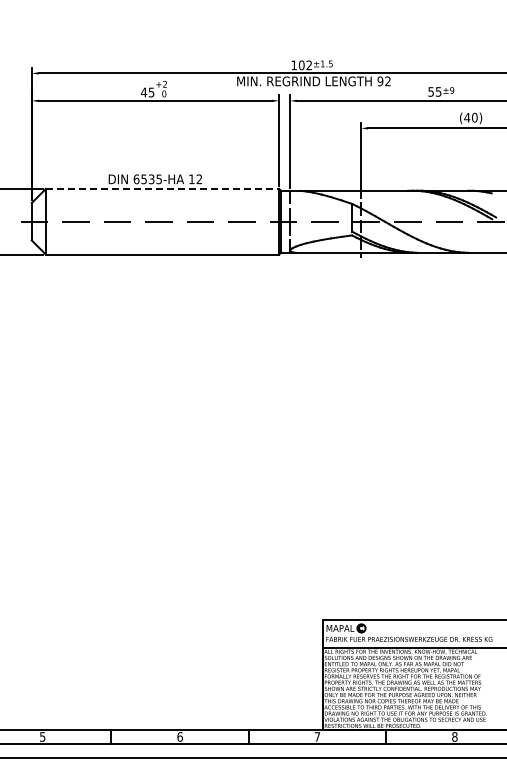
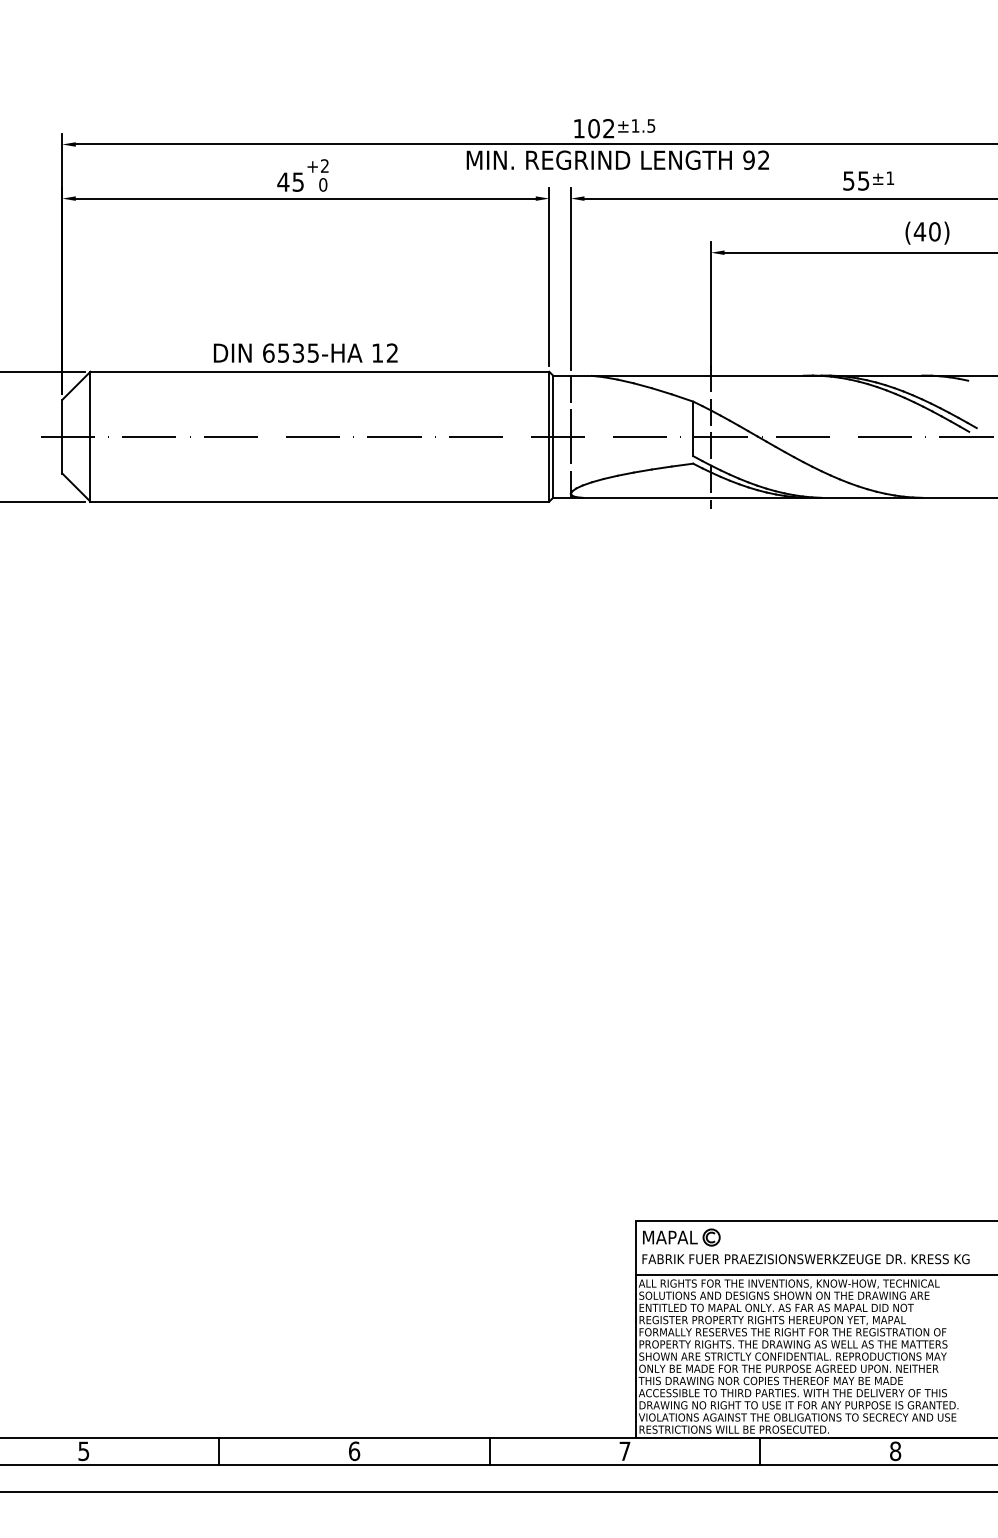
text: (452, 90) -> (890, 178), ±9 -> ±1
line: (162, 188) -> (319, 371), dashed -> solid

